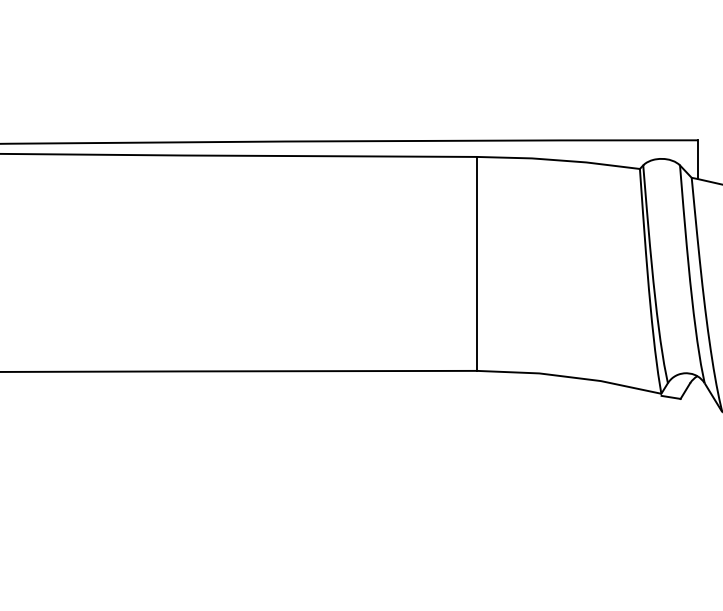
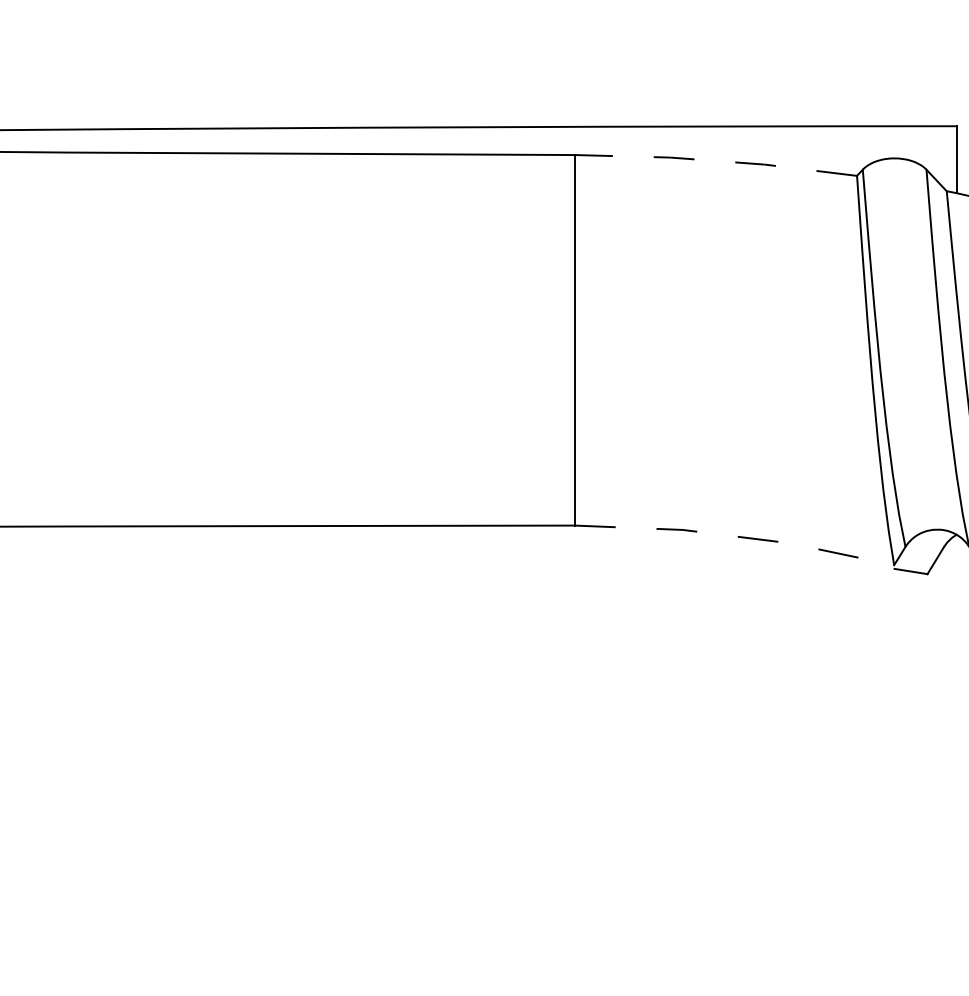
line: (557, 160) -> (714, 161), solid -> dashed
line: (570, 377) -> (736, 537), solid -> dashed

